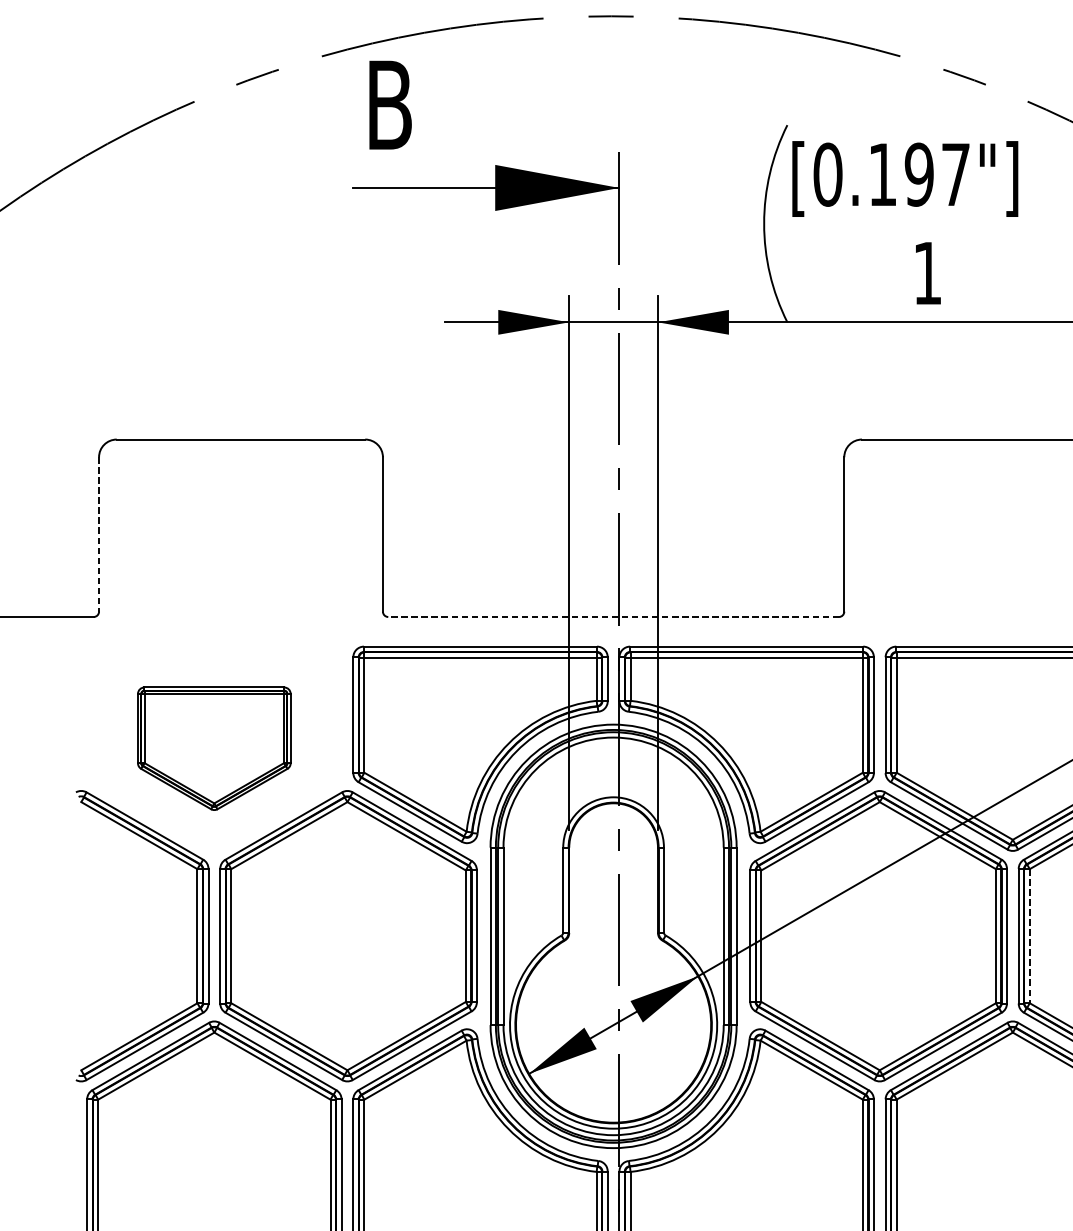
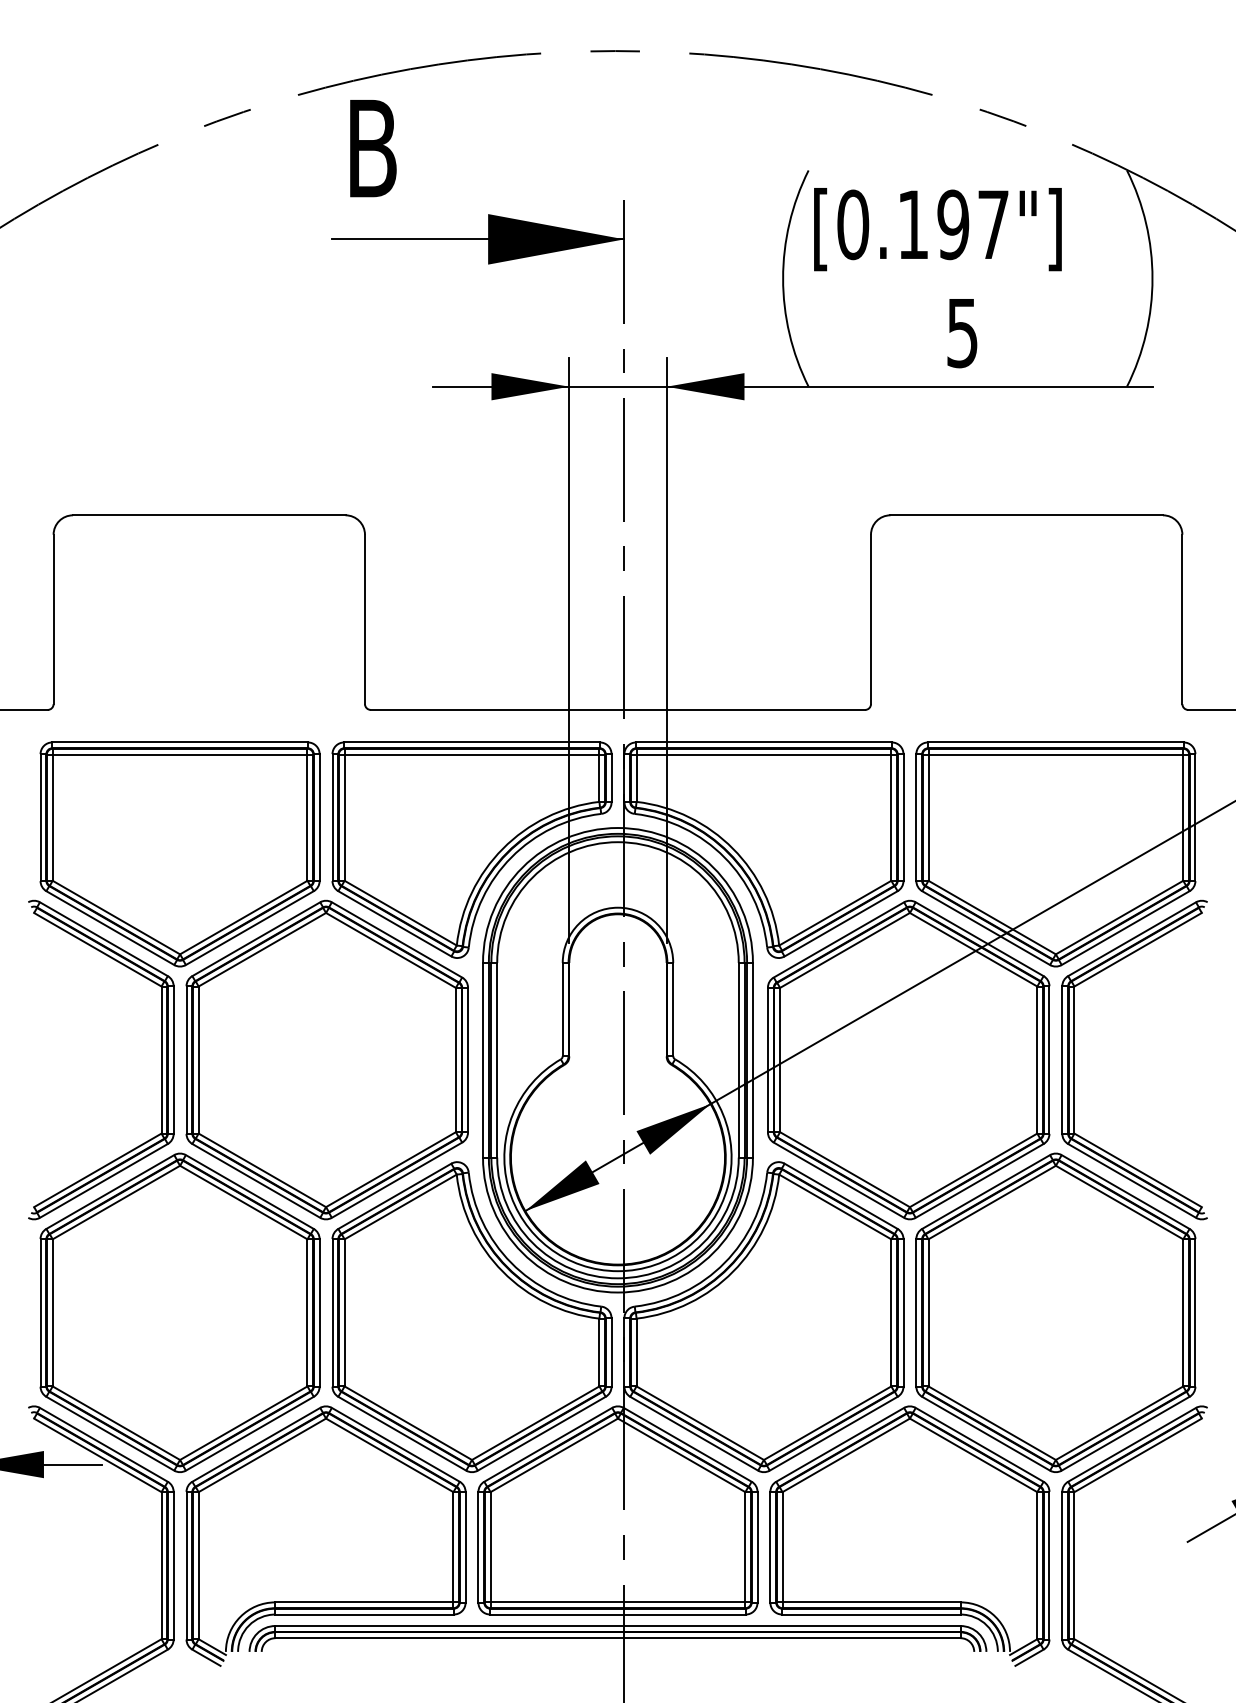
text: (927, 273) -> (962, 333), 1 -> 5
line: (98, 534) -> (53, 619), dashed -> solid
line: (613, 616) -> (617, 709), dashed -> solid
part: (213, 748) -> (179, 854), size x1.67
line: (1029, 936) -> (1074, 1060), dashed -> solid

